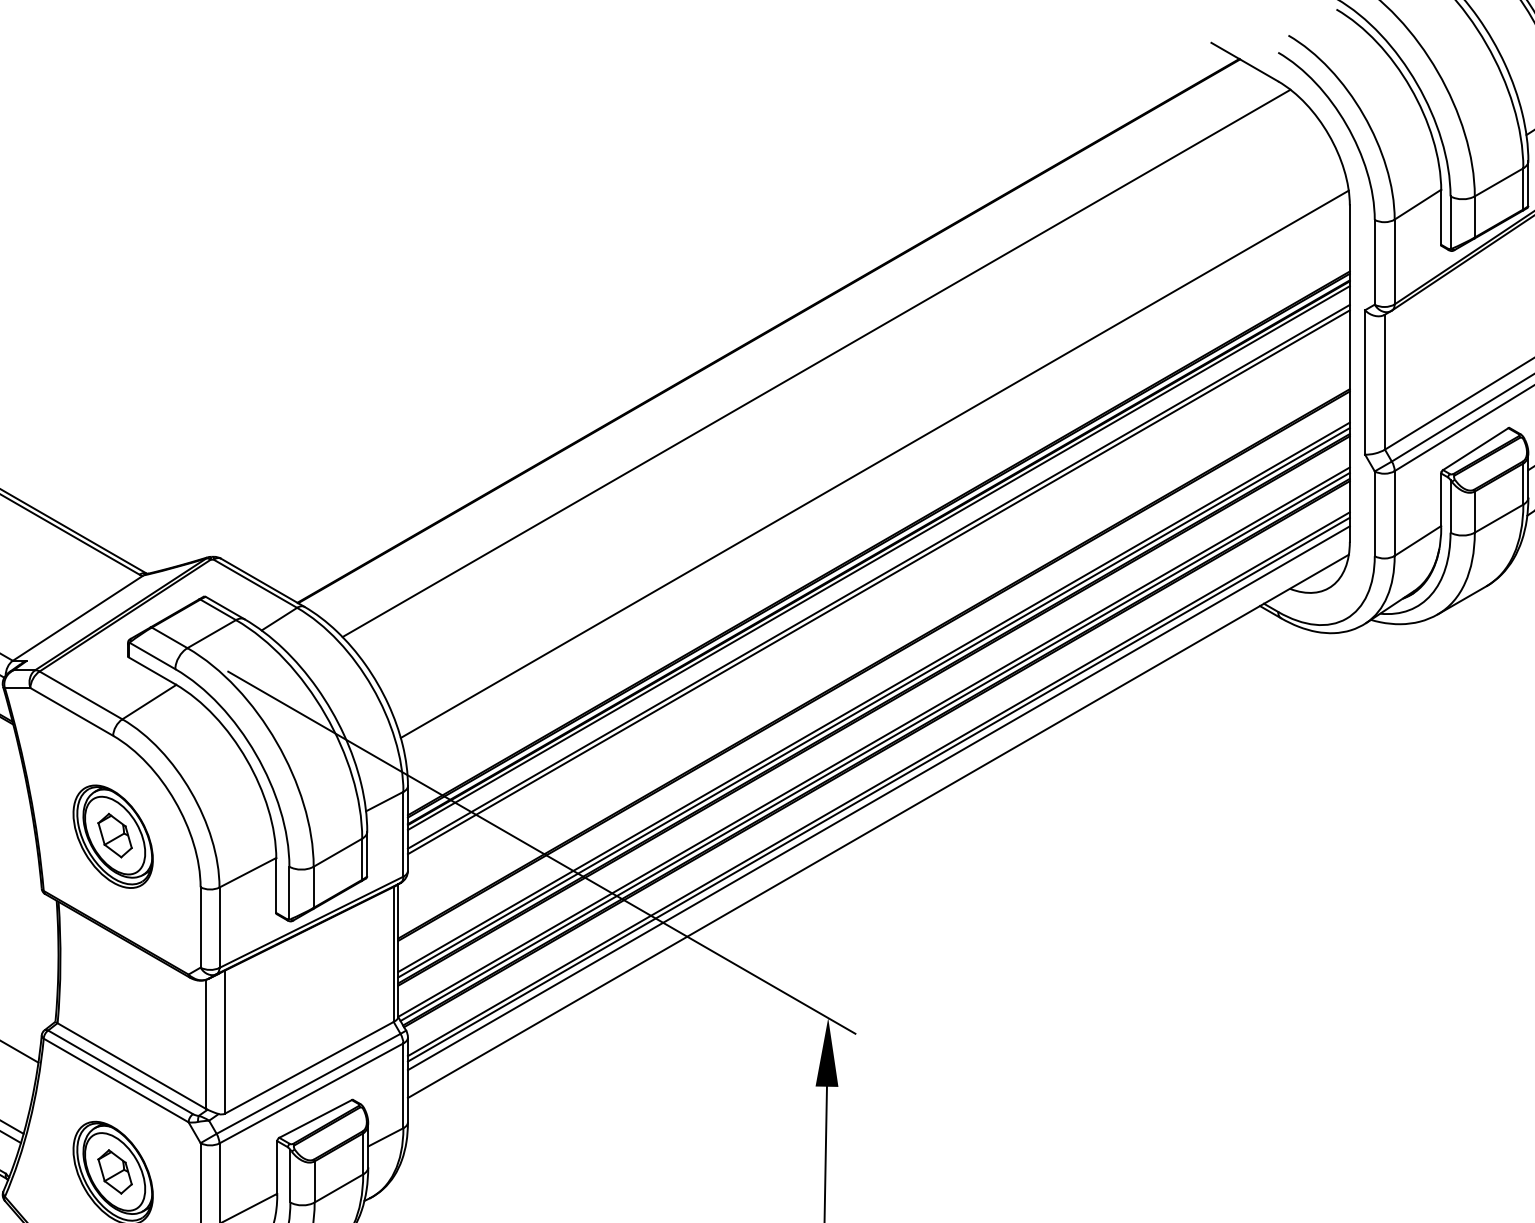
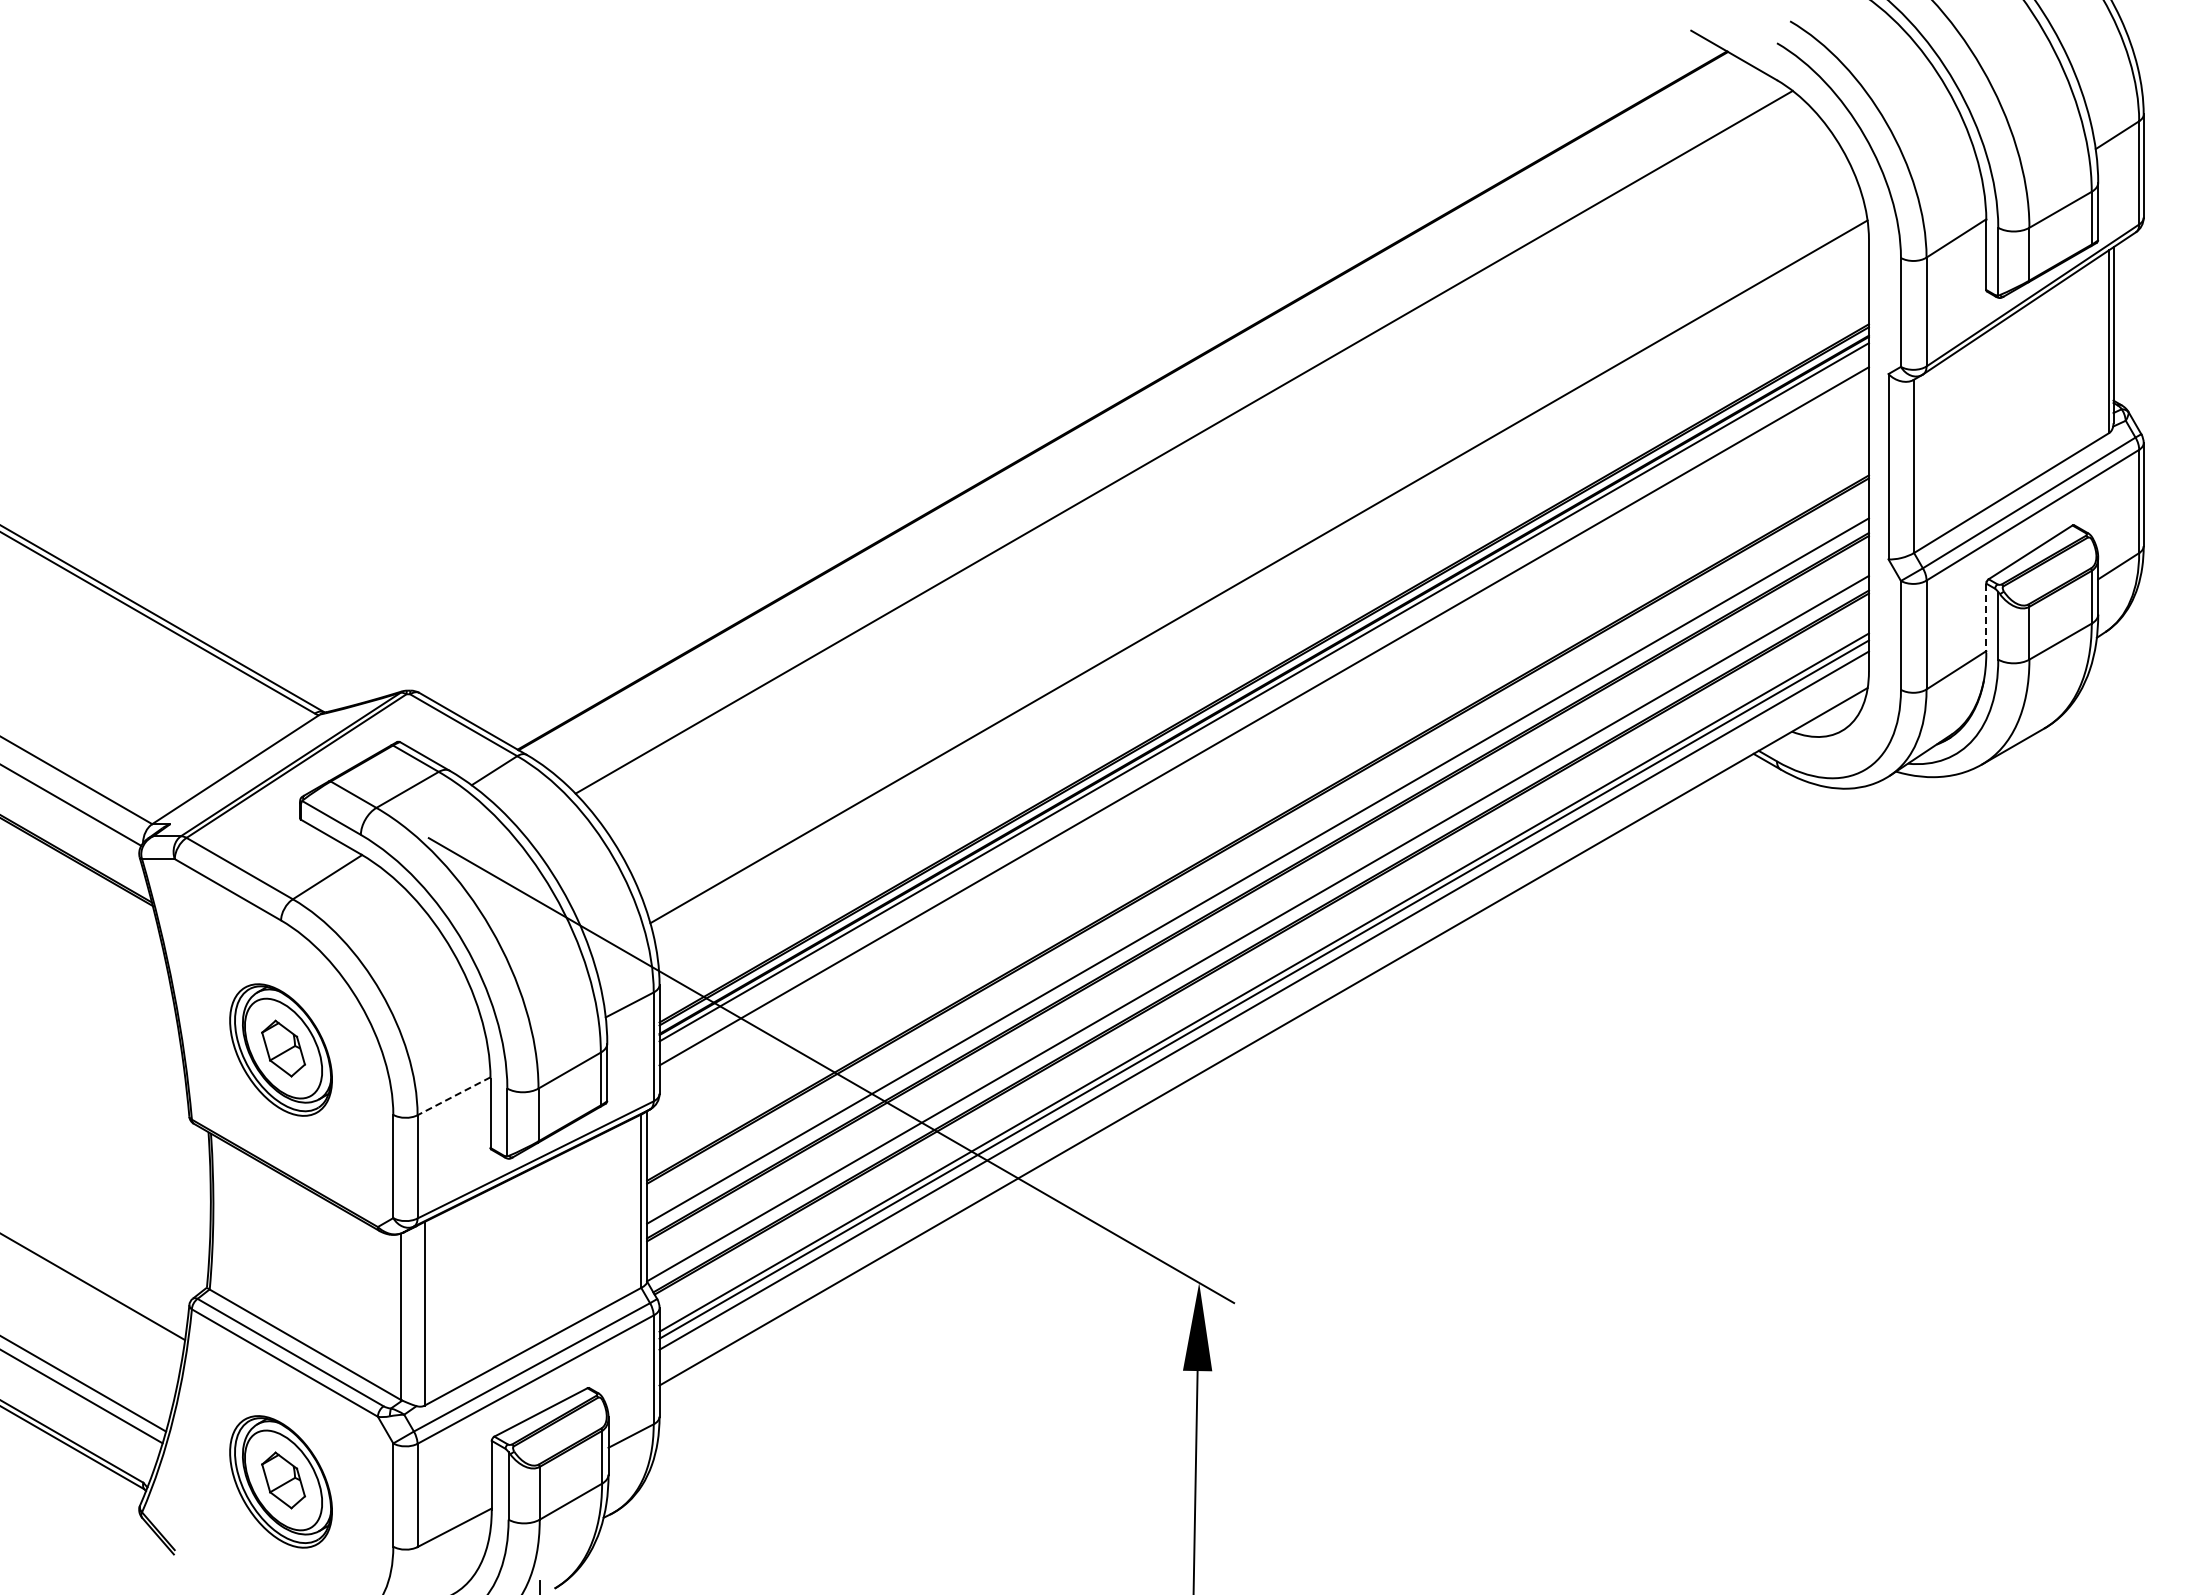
line: (1441, 500) -> (1986, 618), solid -> dashed
line: (878, 582) -> (1263, 723), removed
line: (873, 702) -> (1257, 877), removed
line: (875, 746) -> (1259, 934), removed
line: (247, 872) -> (453, 1096), solid -> dashed

